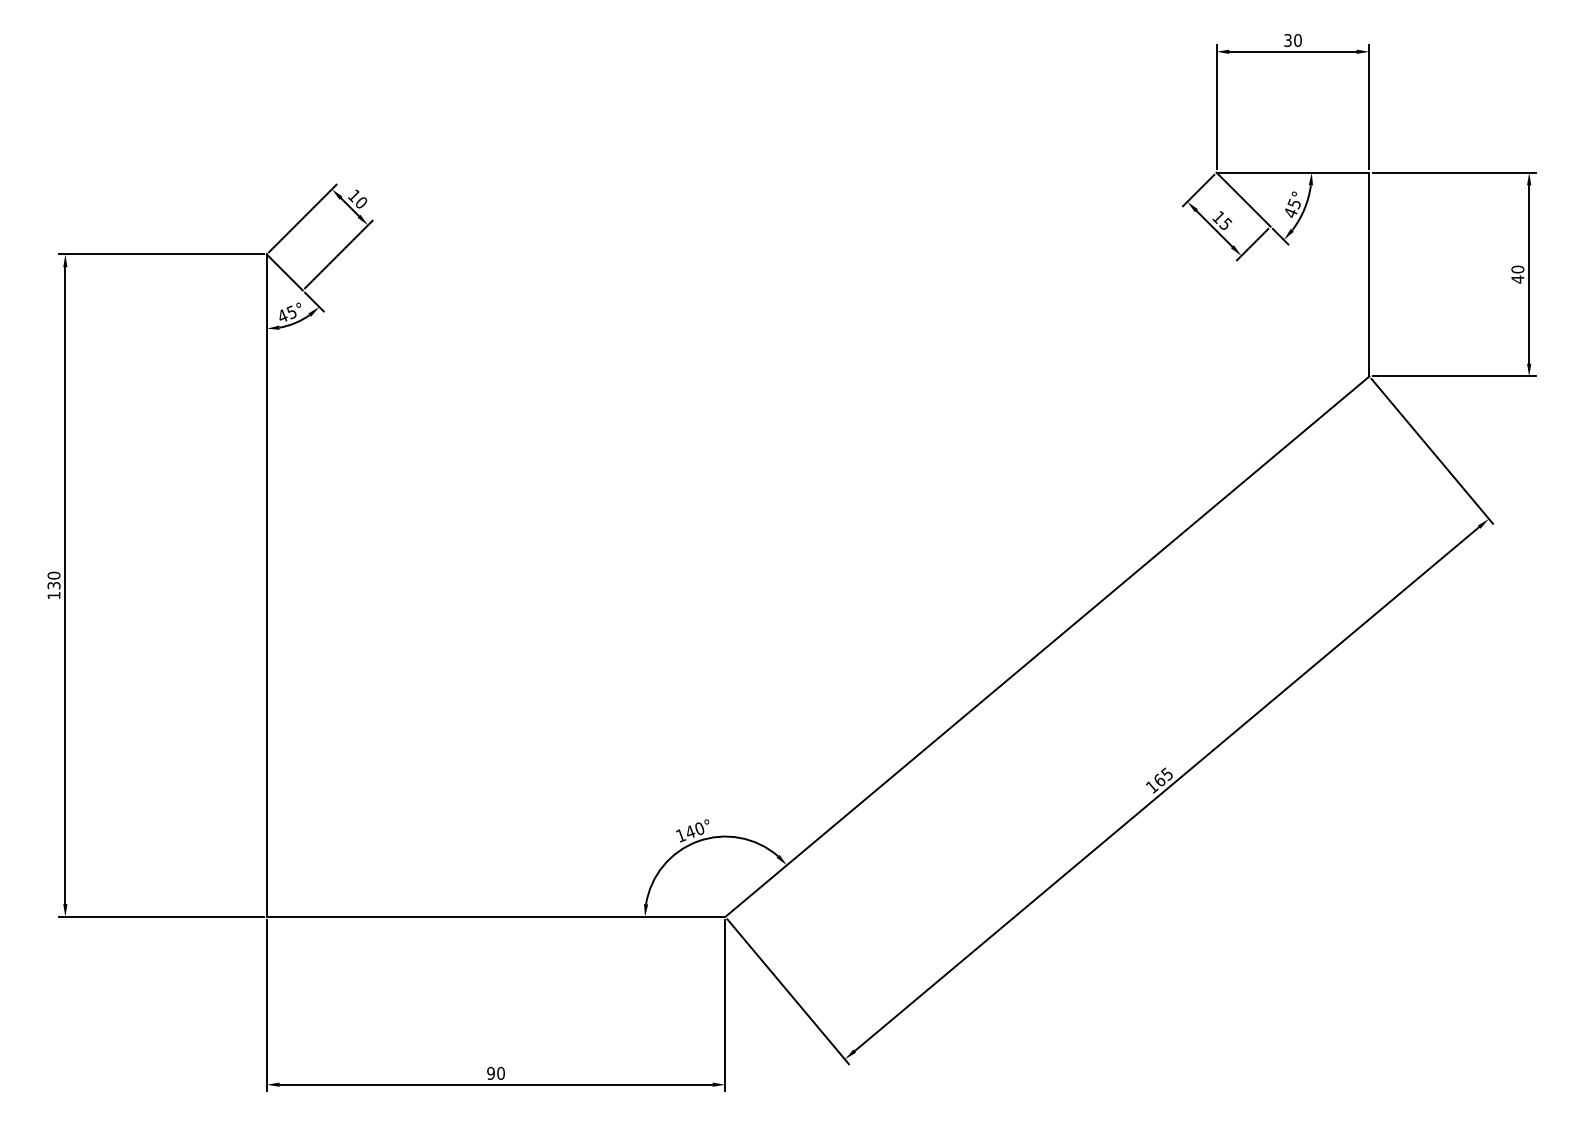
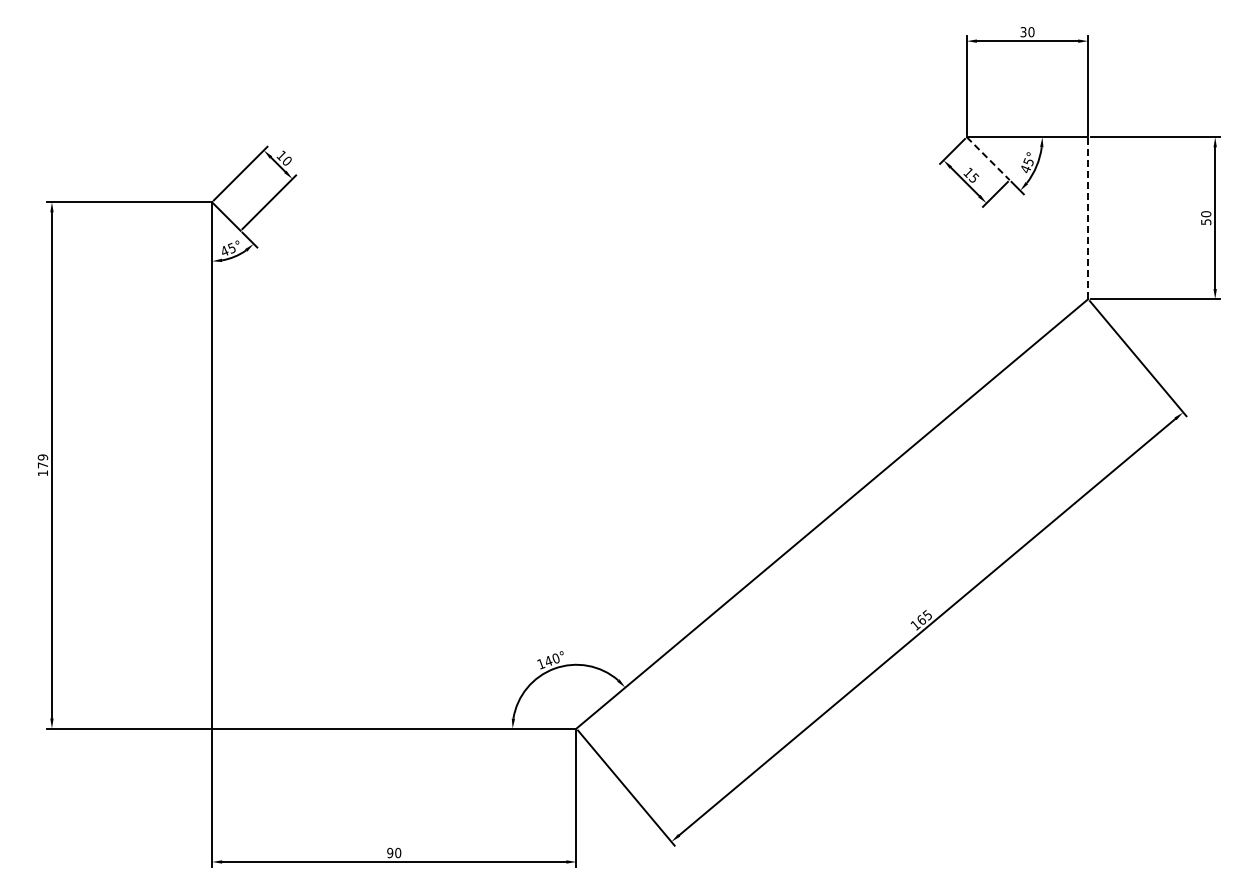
line: (1243, 200) -> (988, 159), solid -> dashed
line: (1369, 274) -> (1088, 218), solid -> dashed
text: (1518, 278) -> (1206, 221), 40 -> 50
text: (53, 580) -> (42, 461), 130 -> 179

